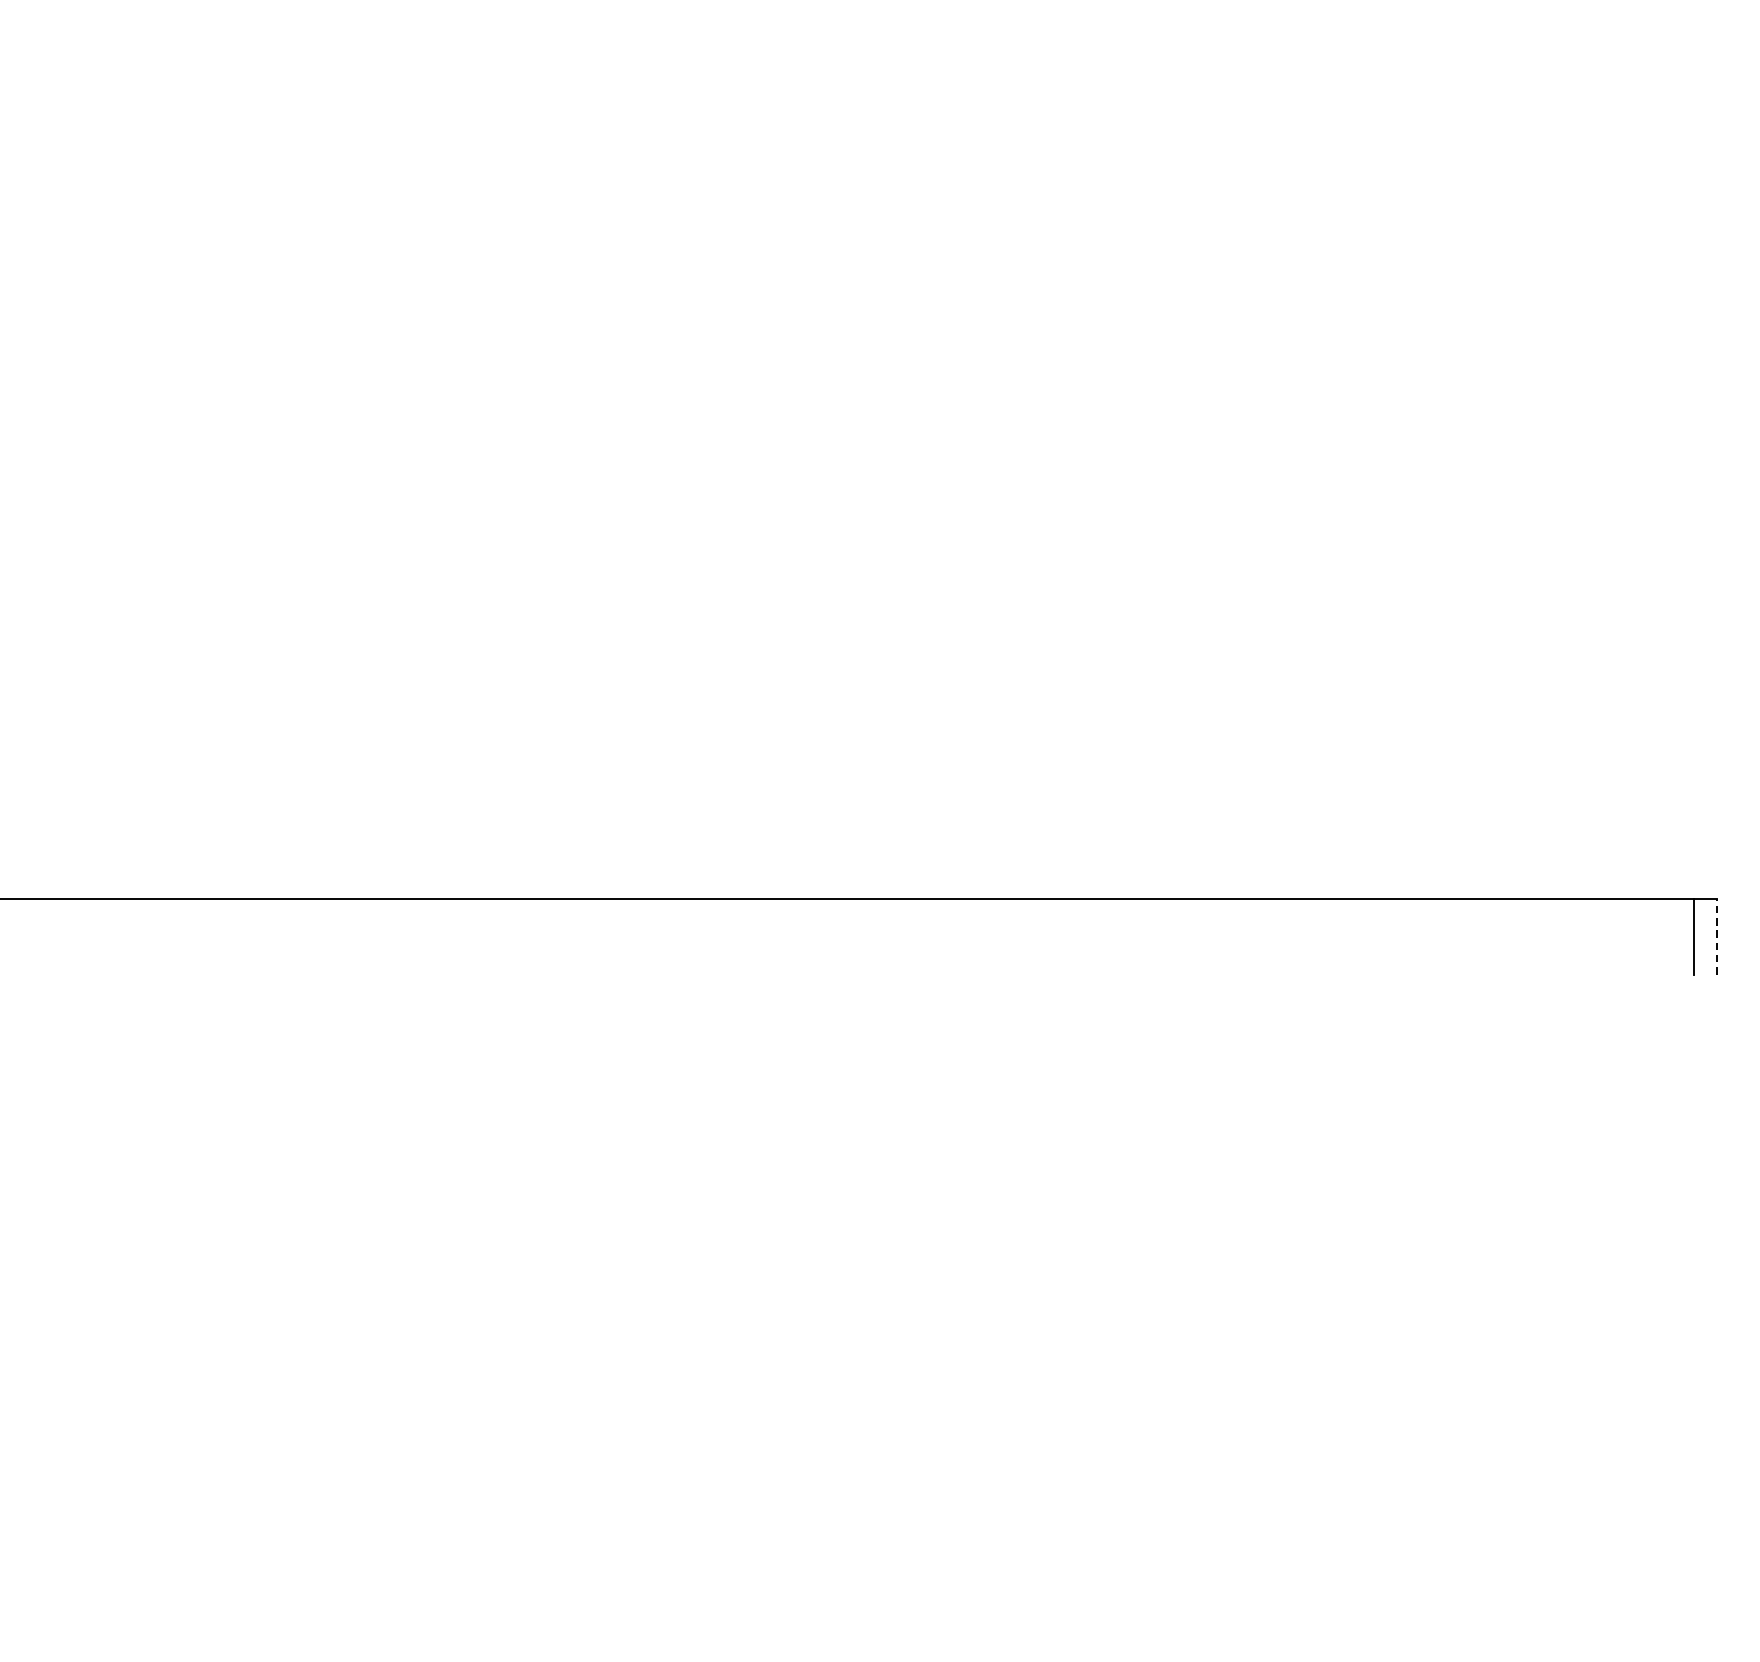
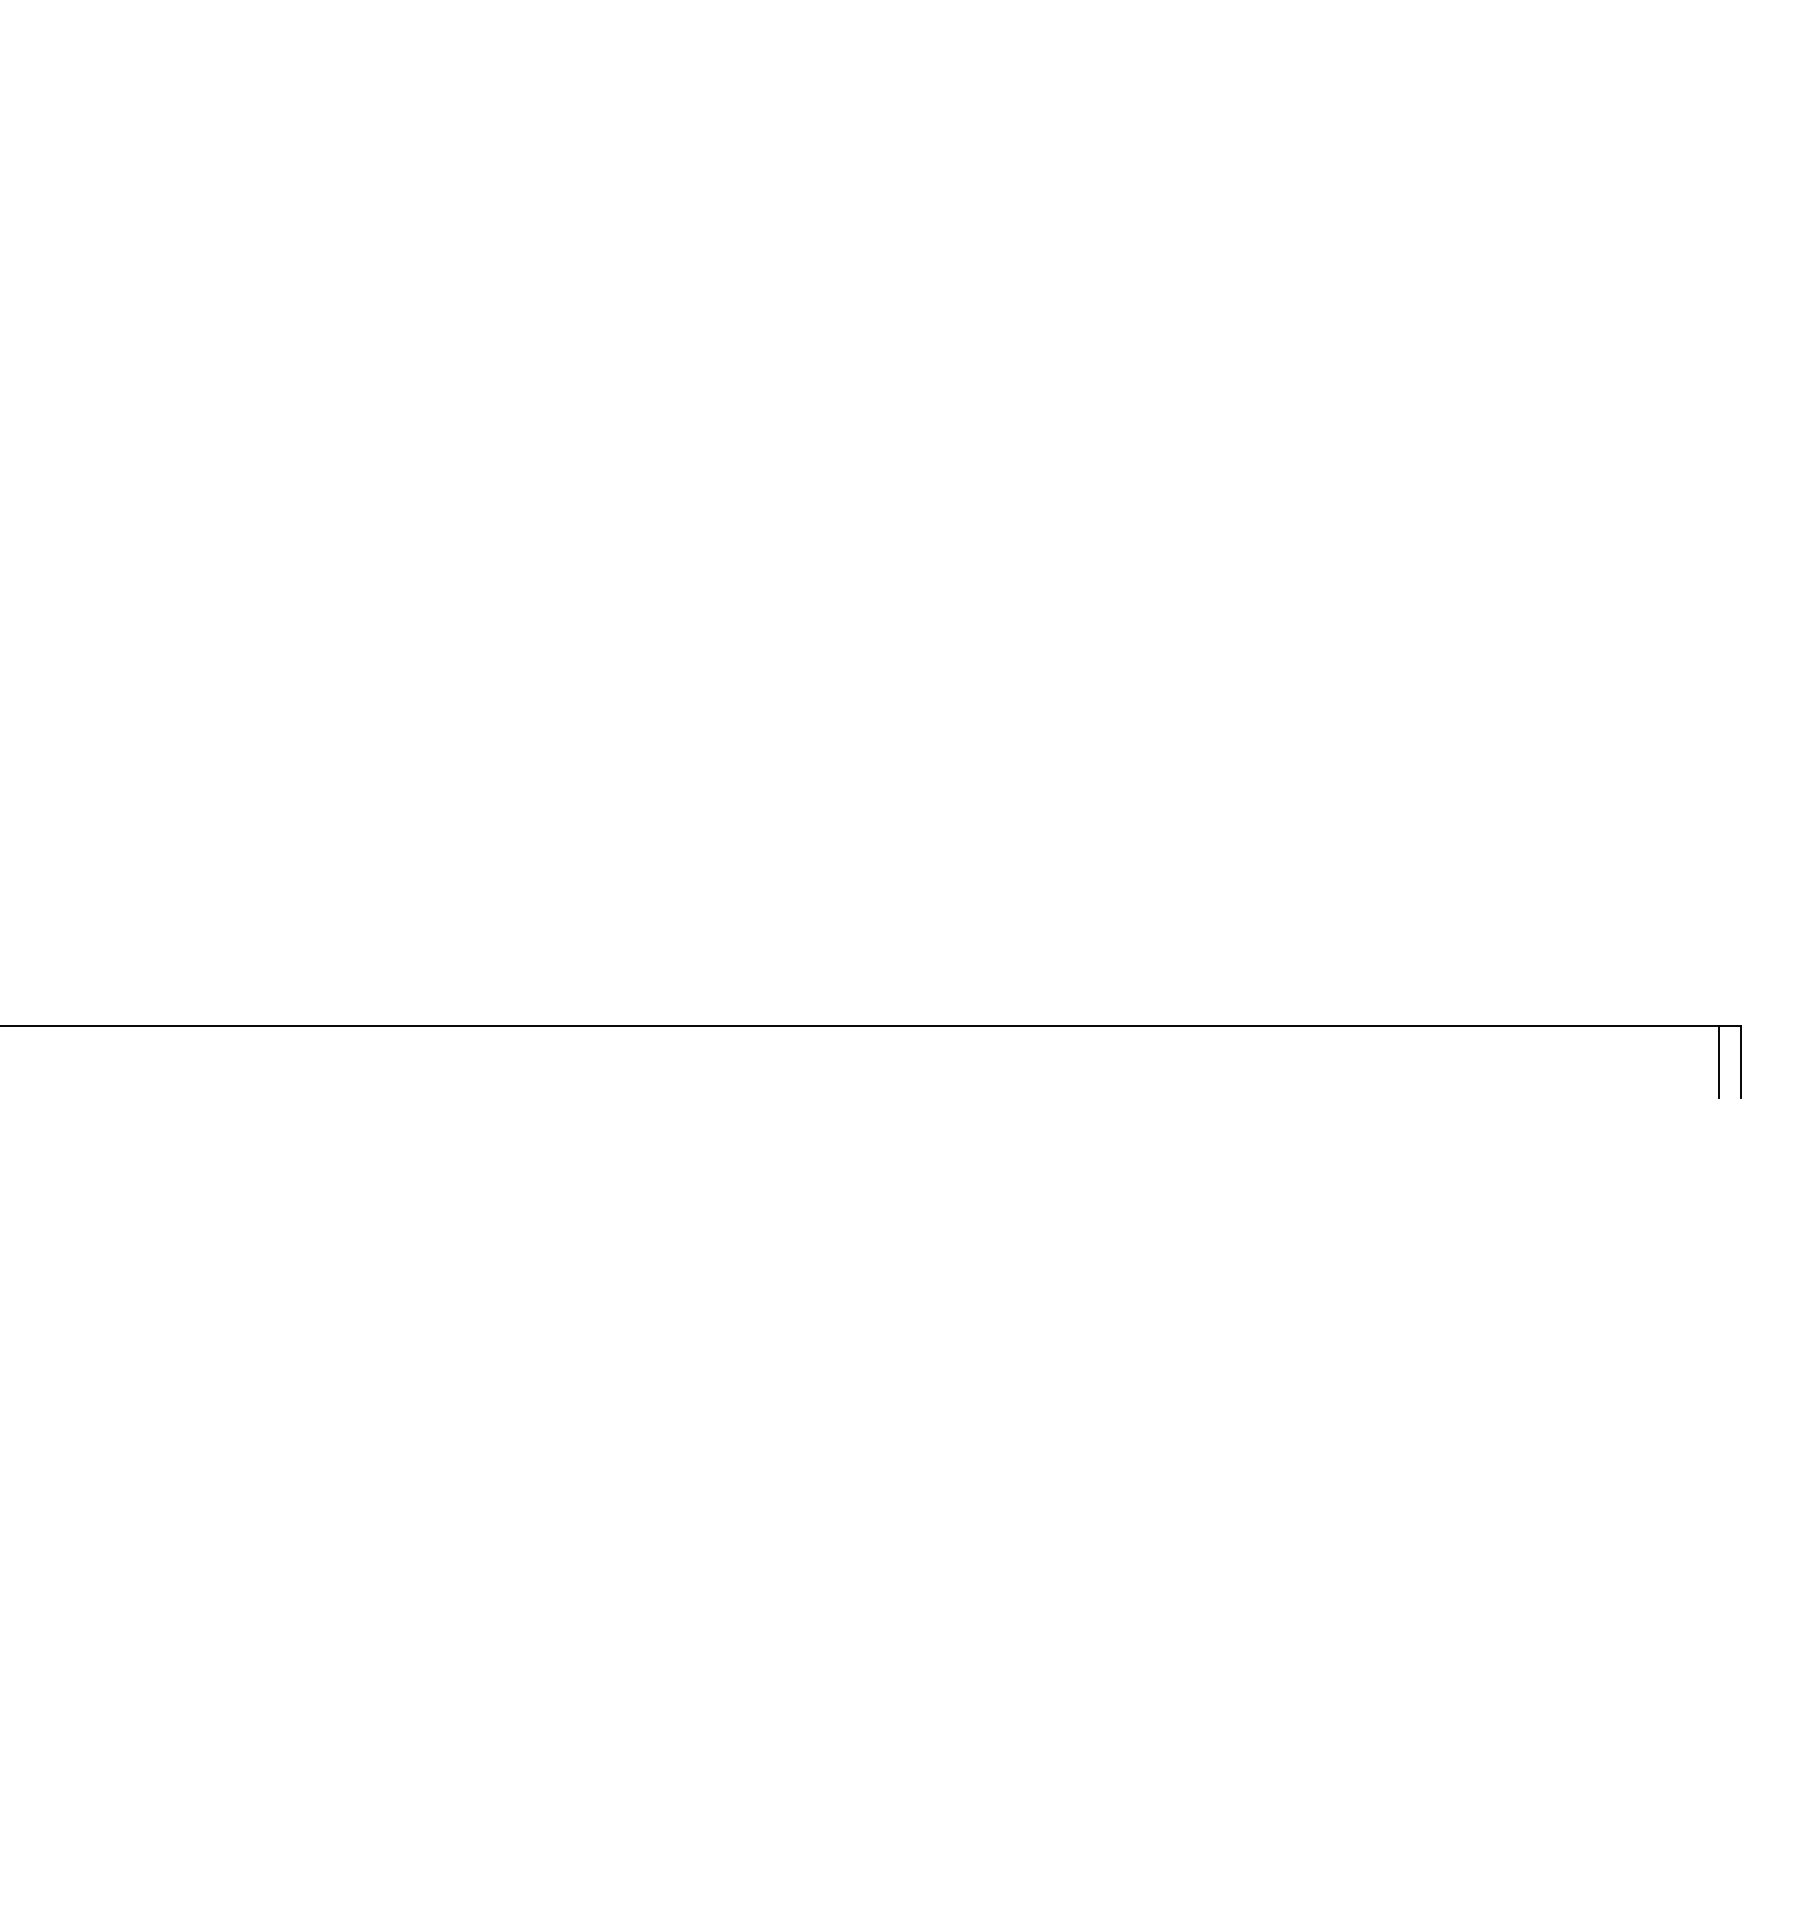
line: (1717, 936) -> (1741, 1061), dashed -> solid

